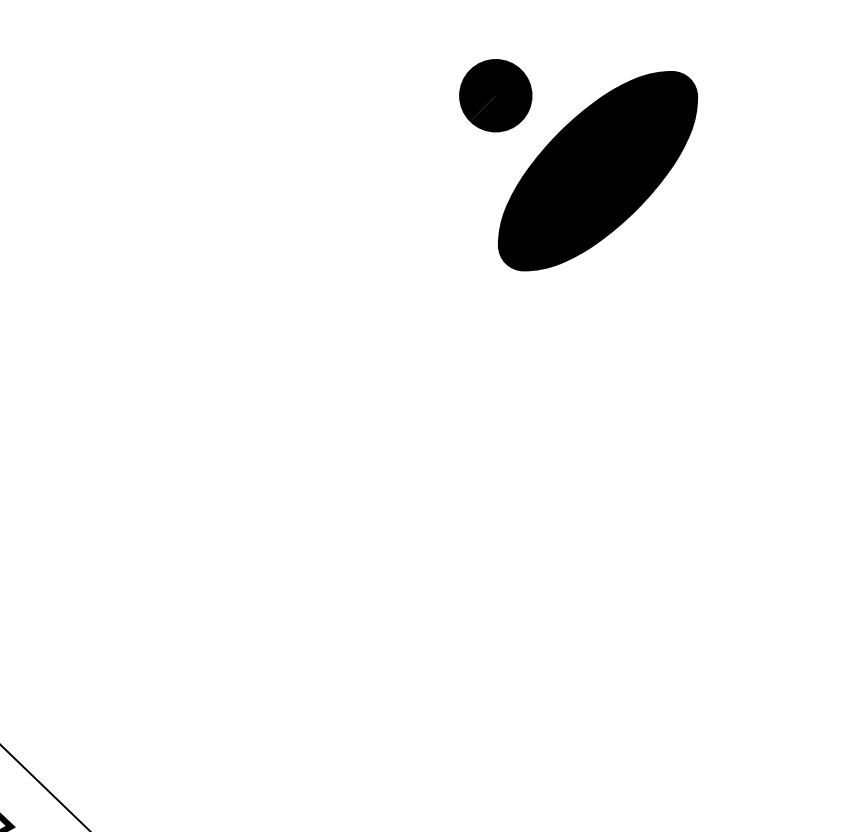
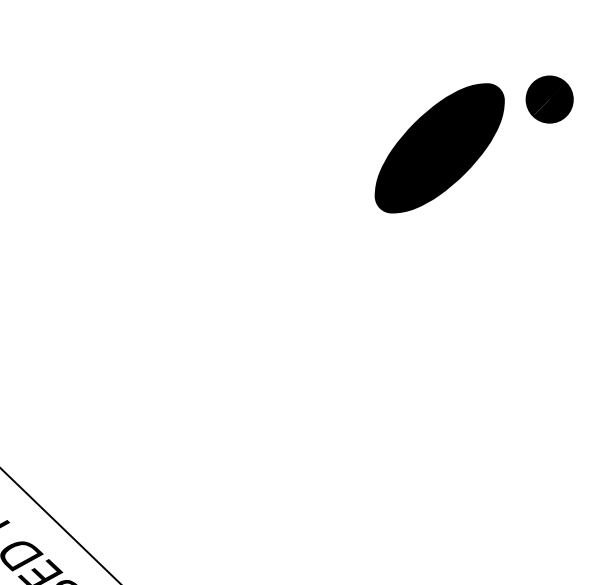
part: (495, 95) -> (549, 99), moved

